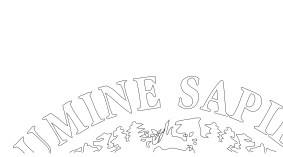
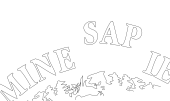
part: (219, 99) -> (112, 34), moved

